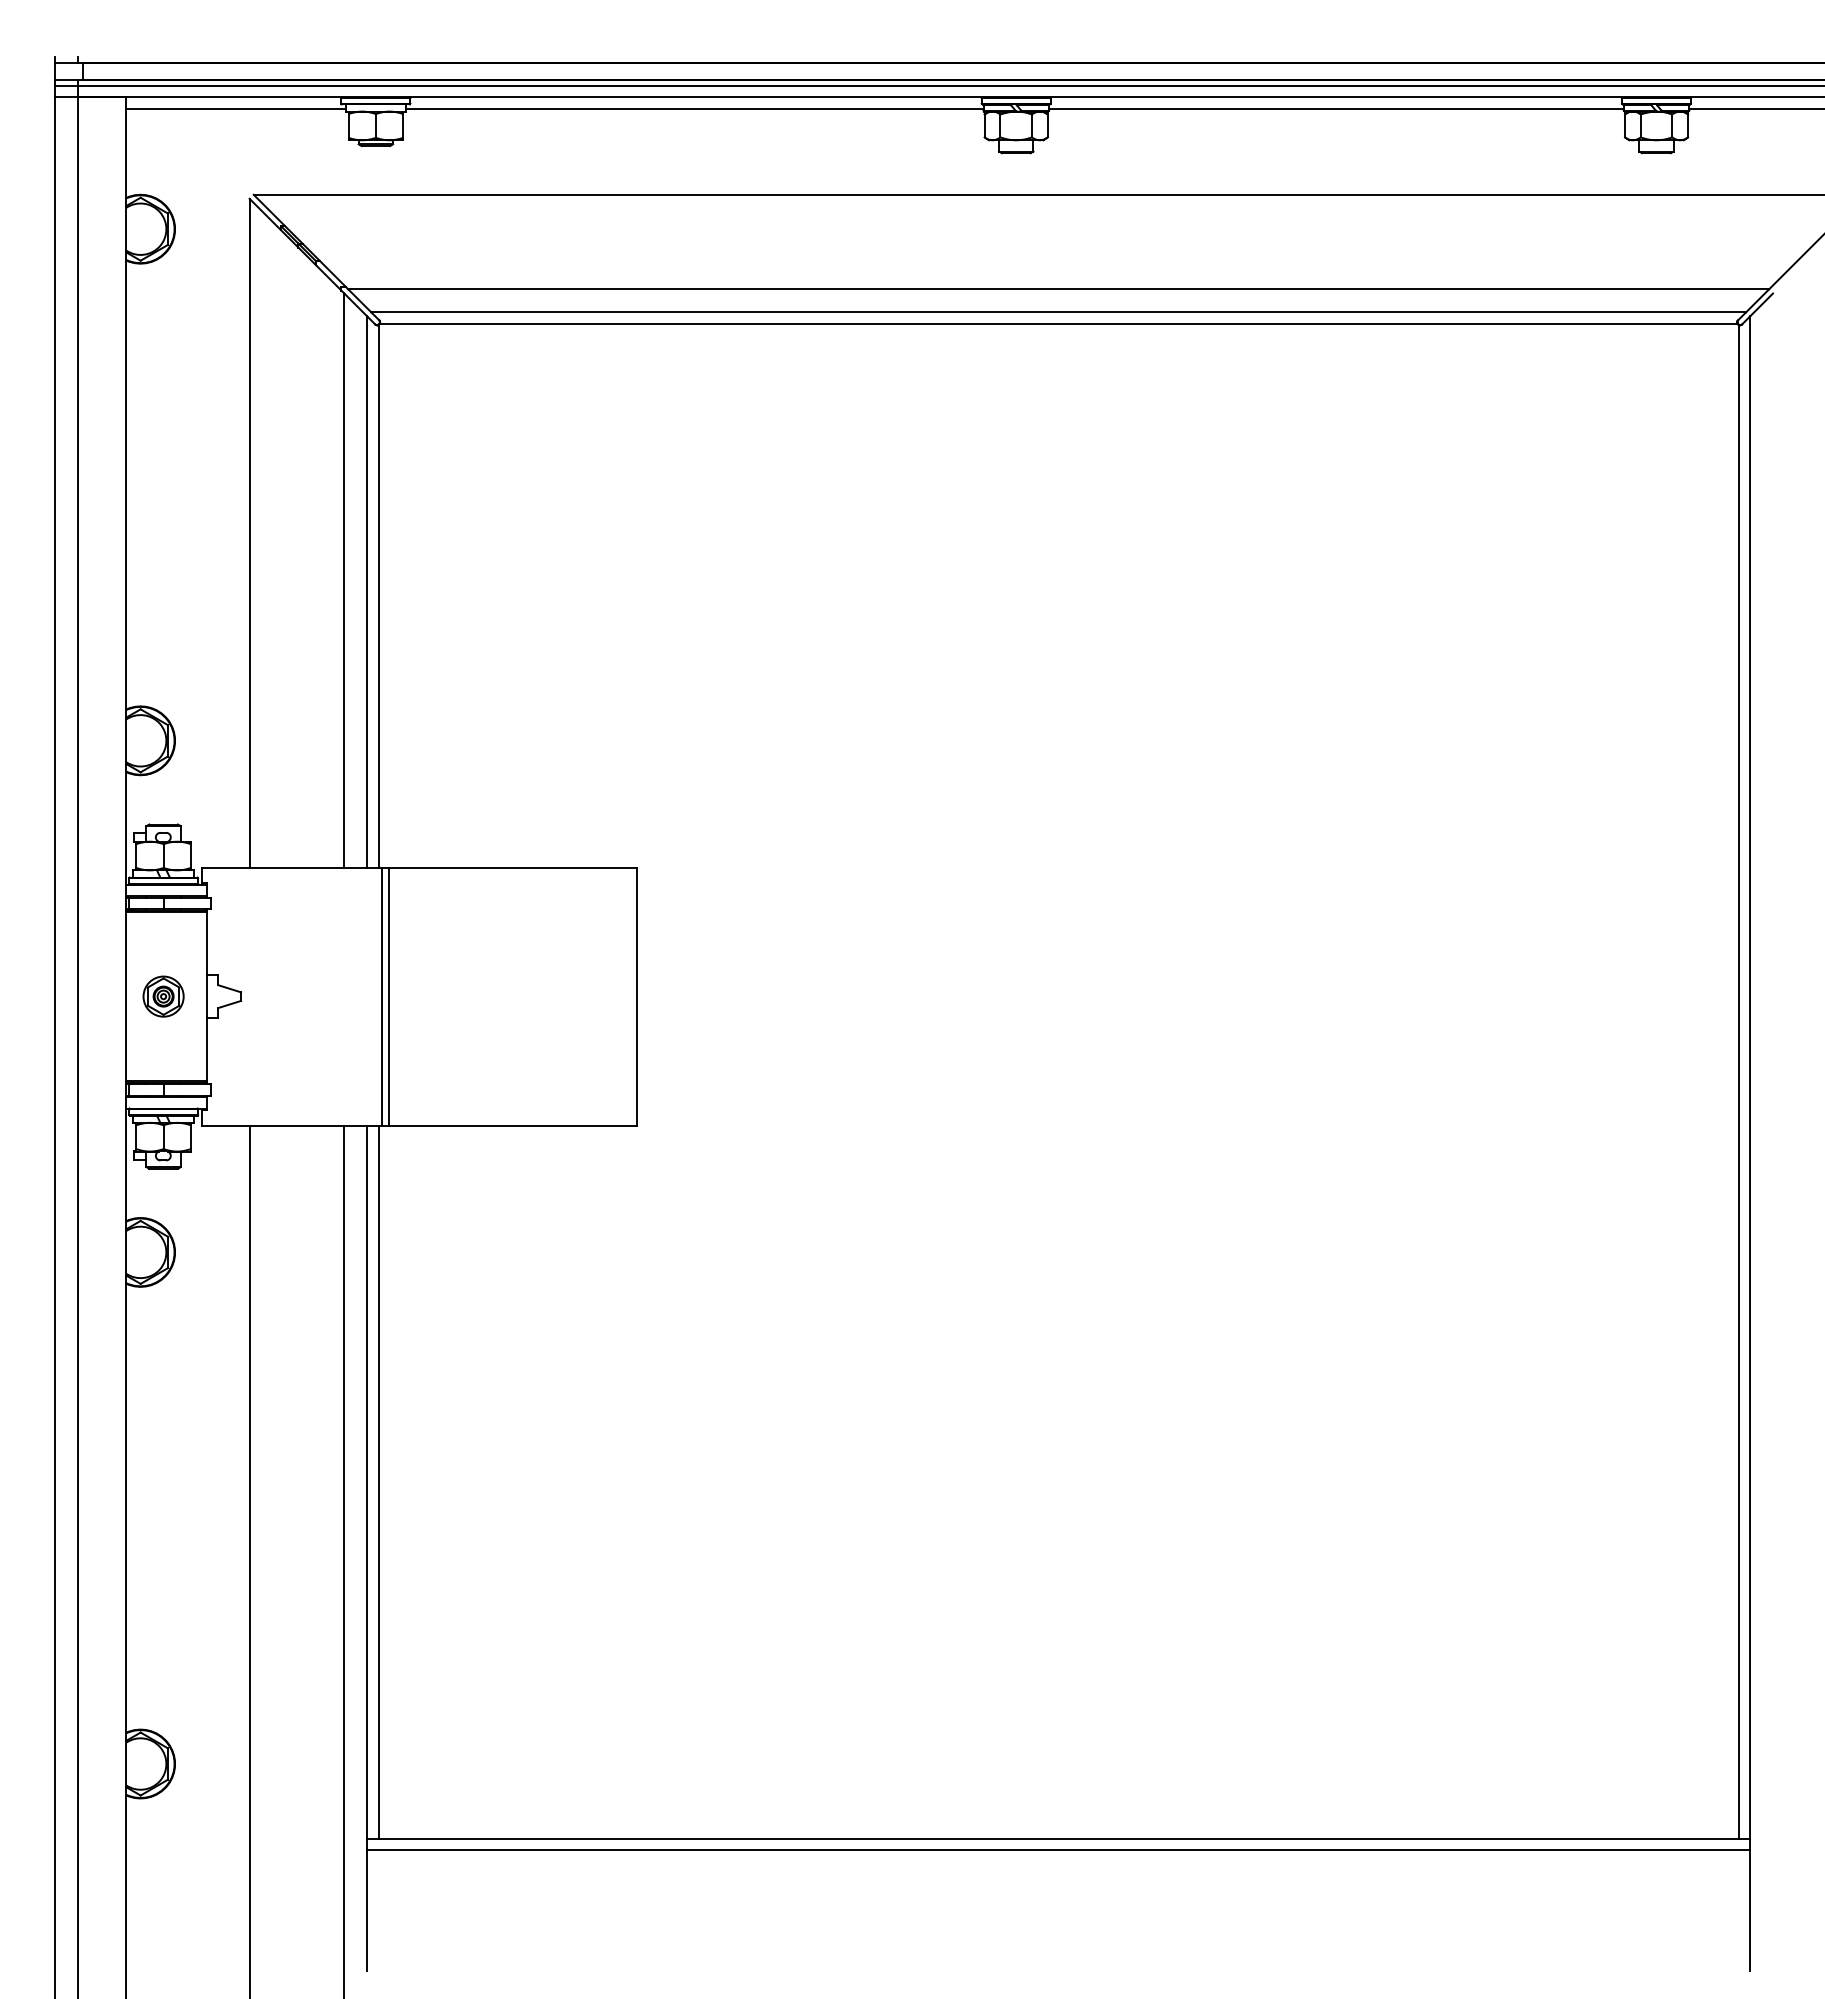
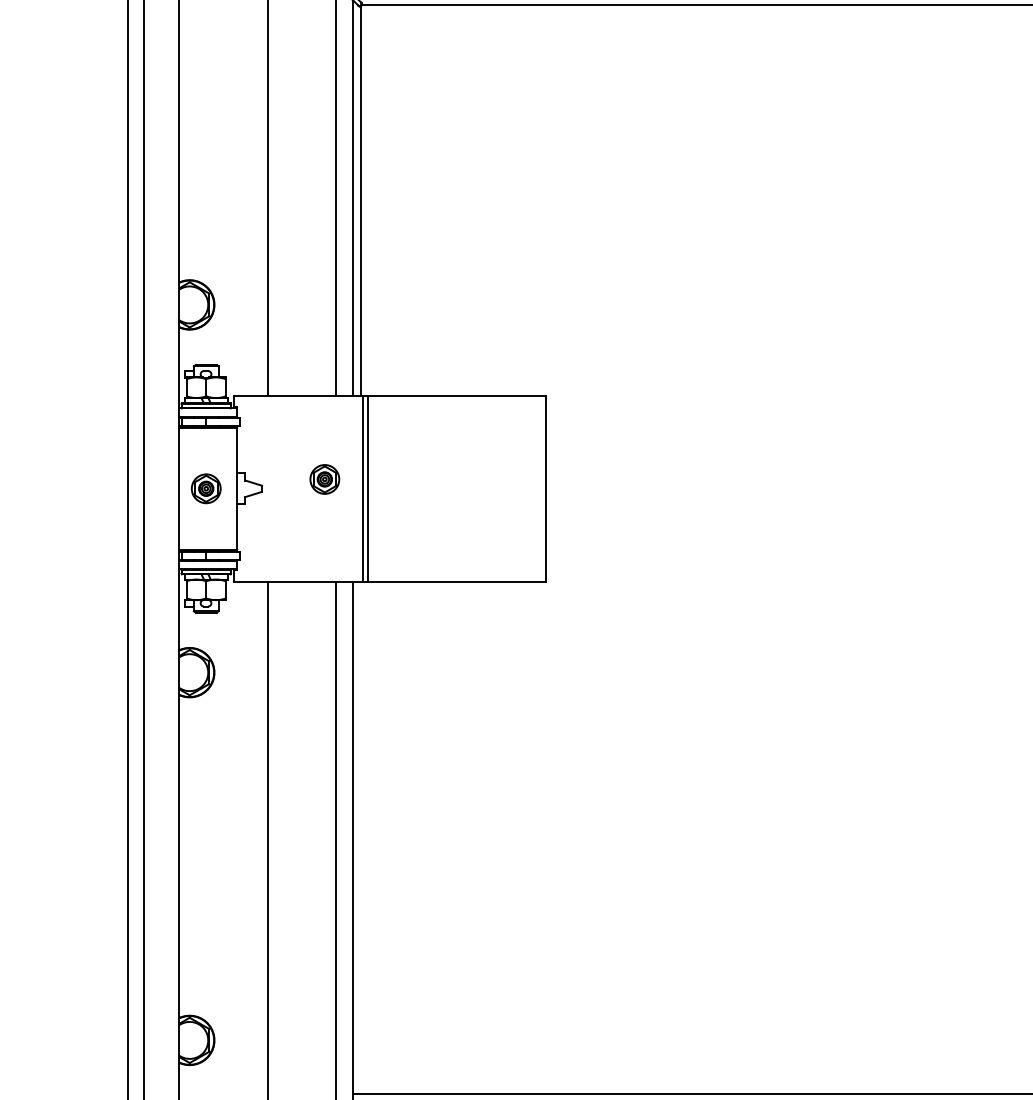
part: (328, 983) -> (324, 479), added
line: (378, 1481) -> (360, 837), removed

